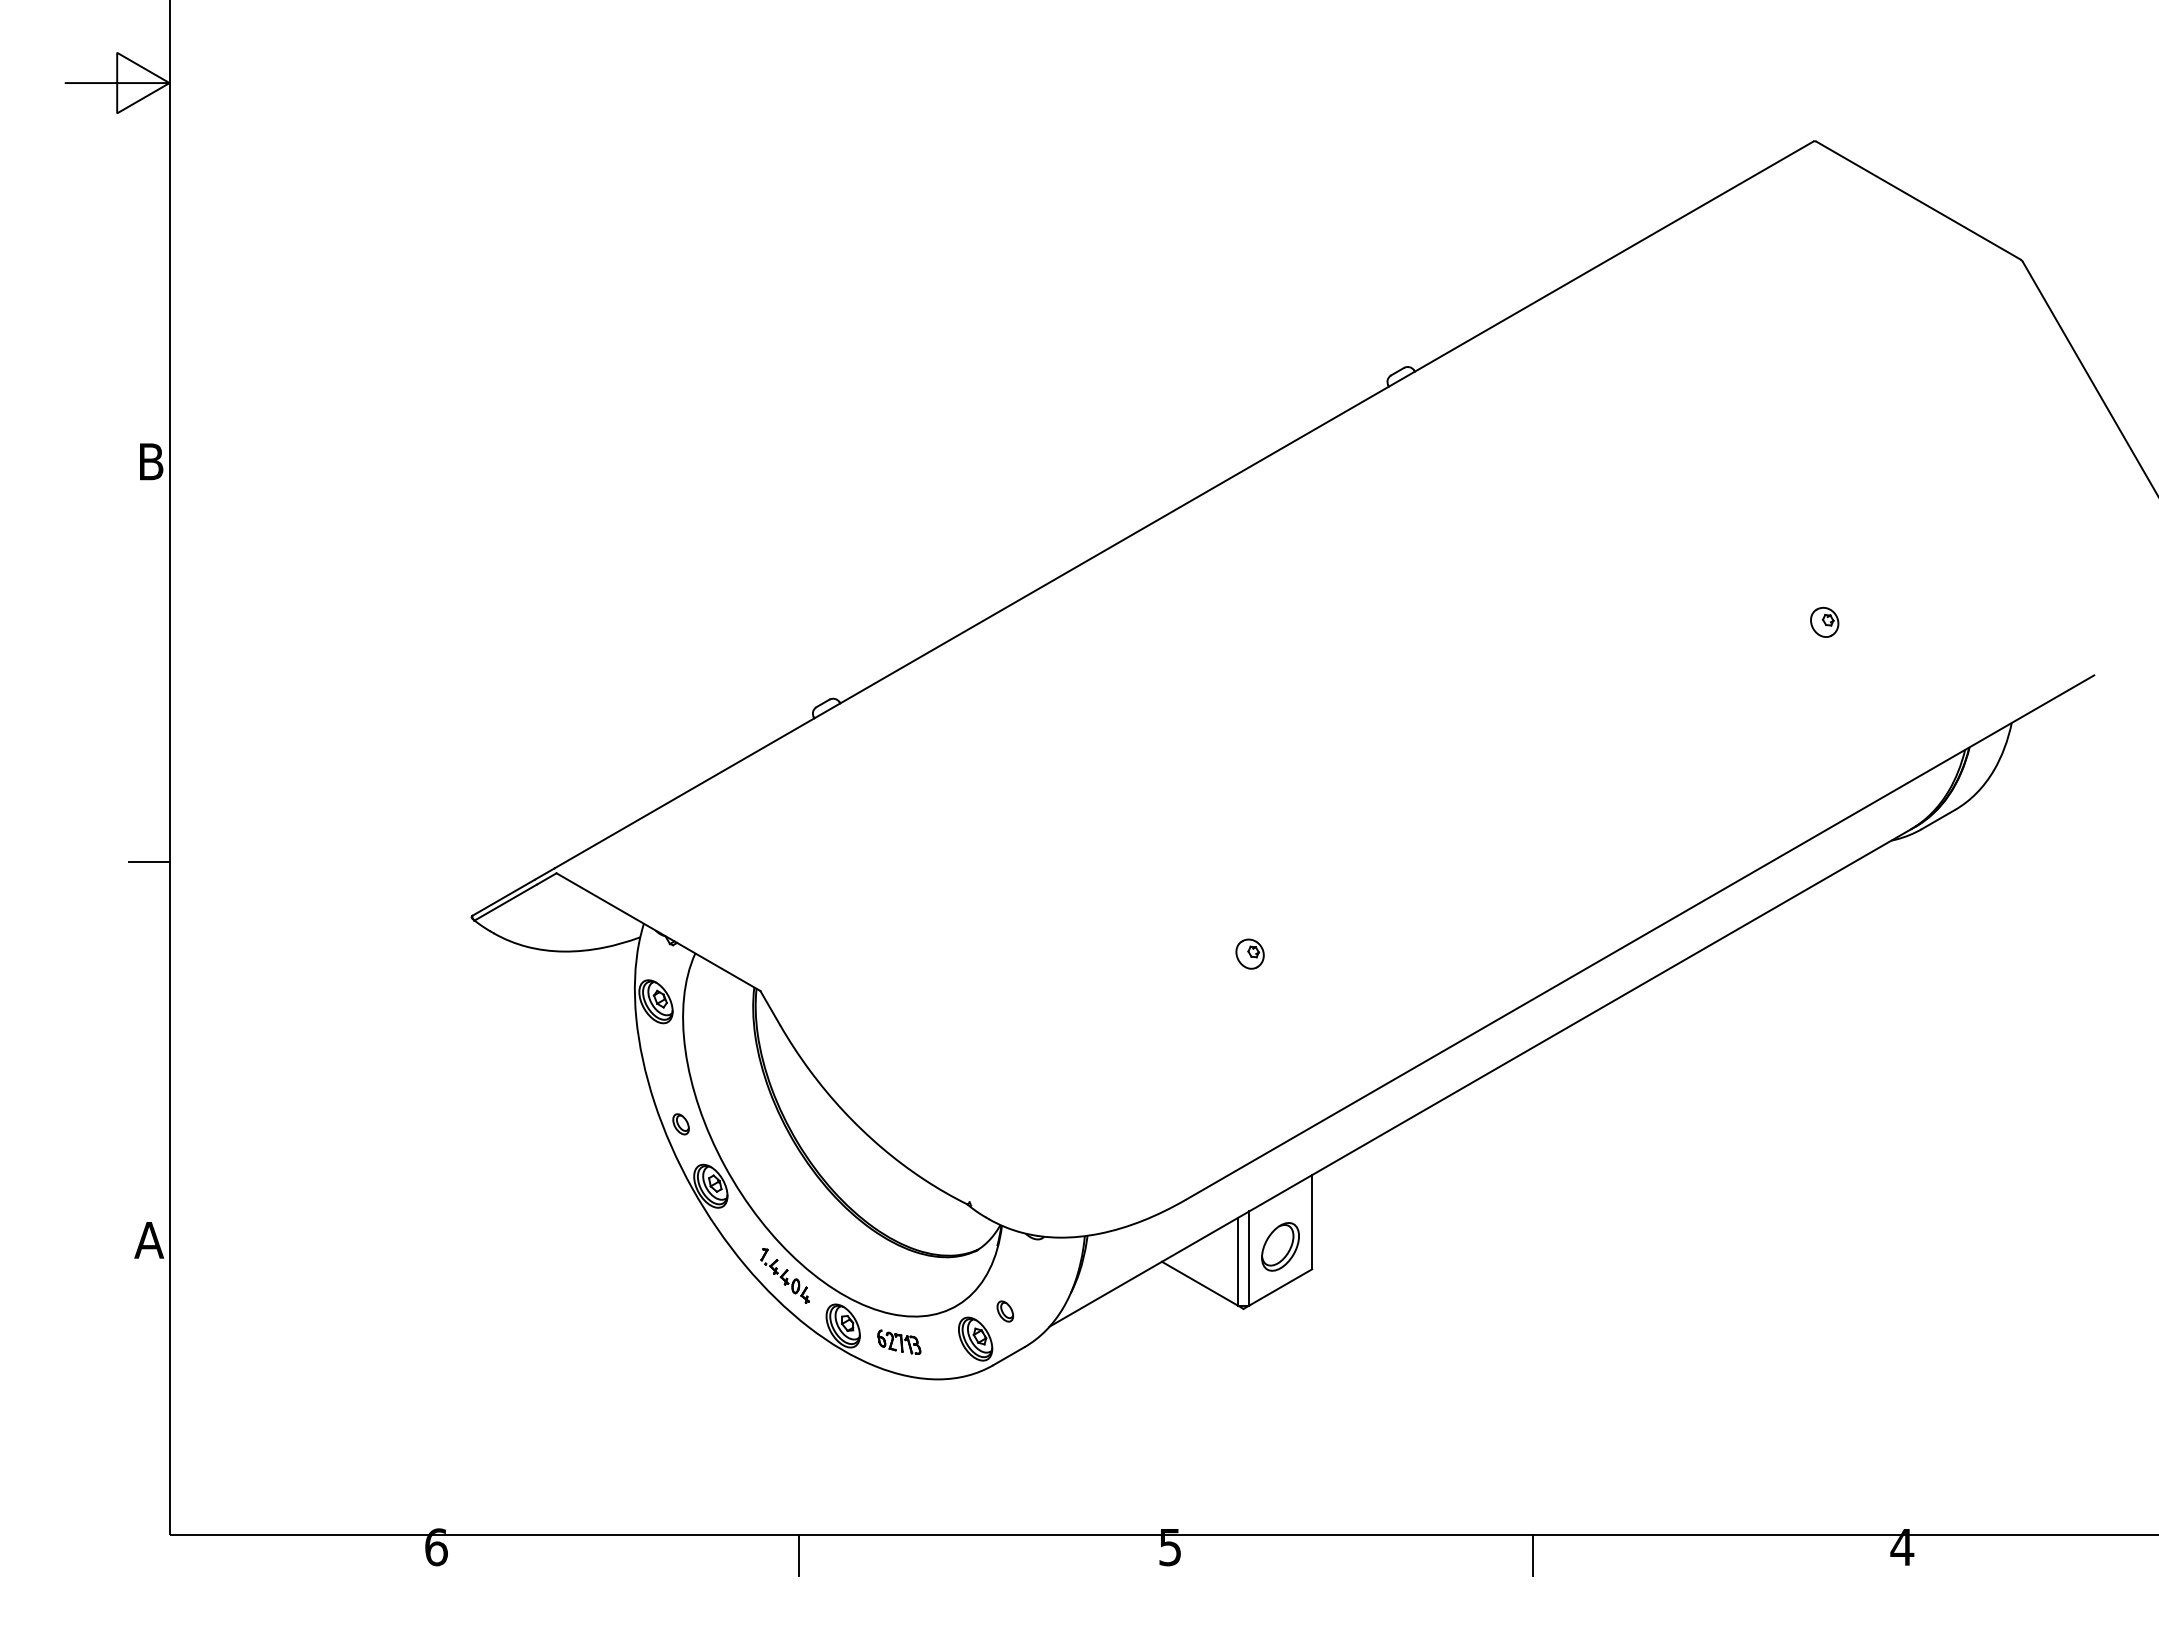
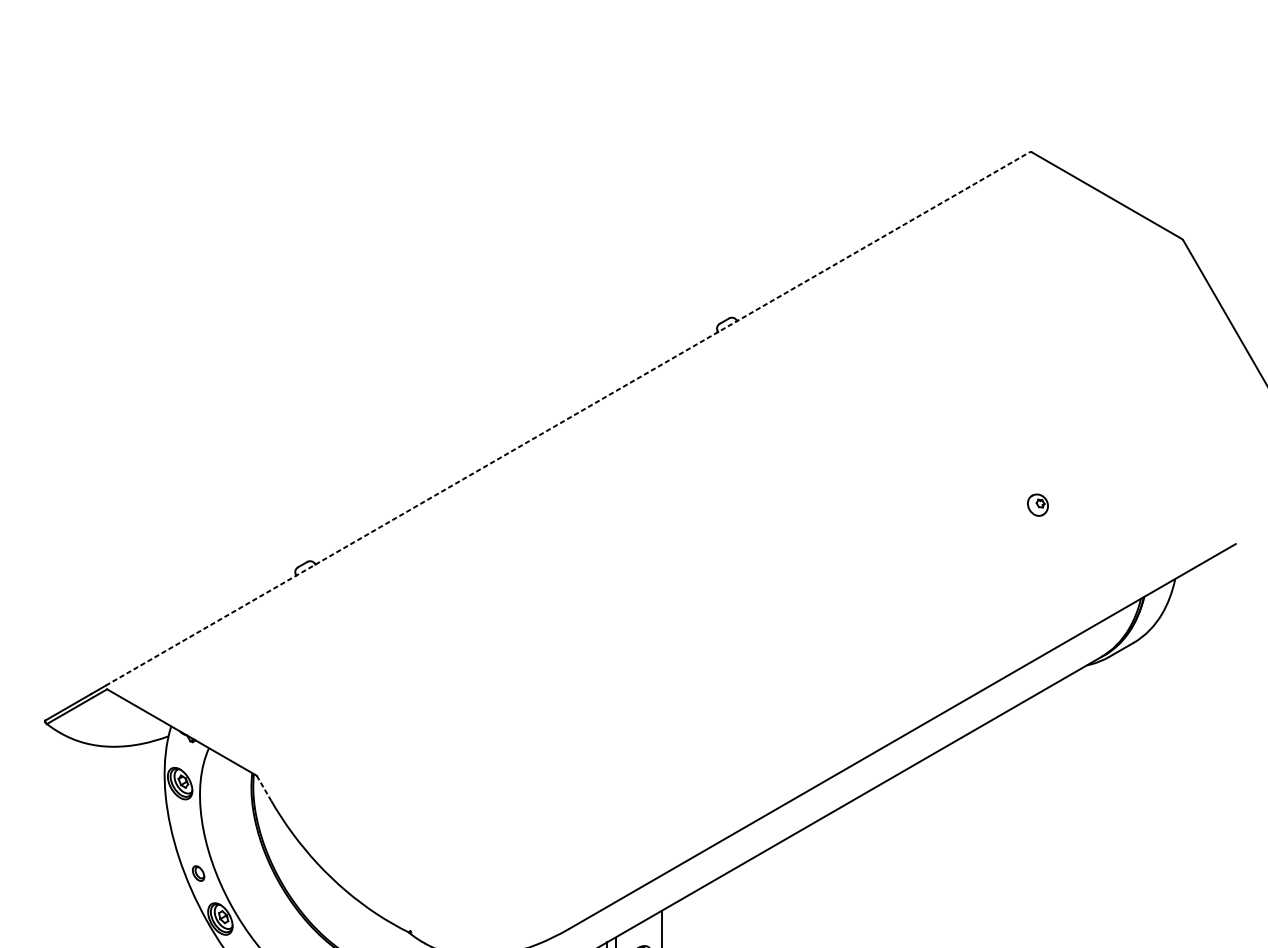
line: (1184, 504) -> (568, 418), solid -> dashed
part: (1249, 953) -> (615, 748), removed
line: (770, 1008) -> (264, 788), solid -> dashed

